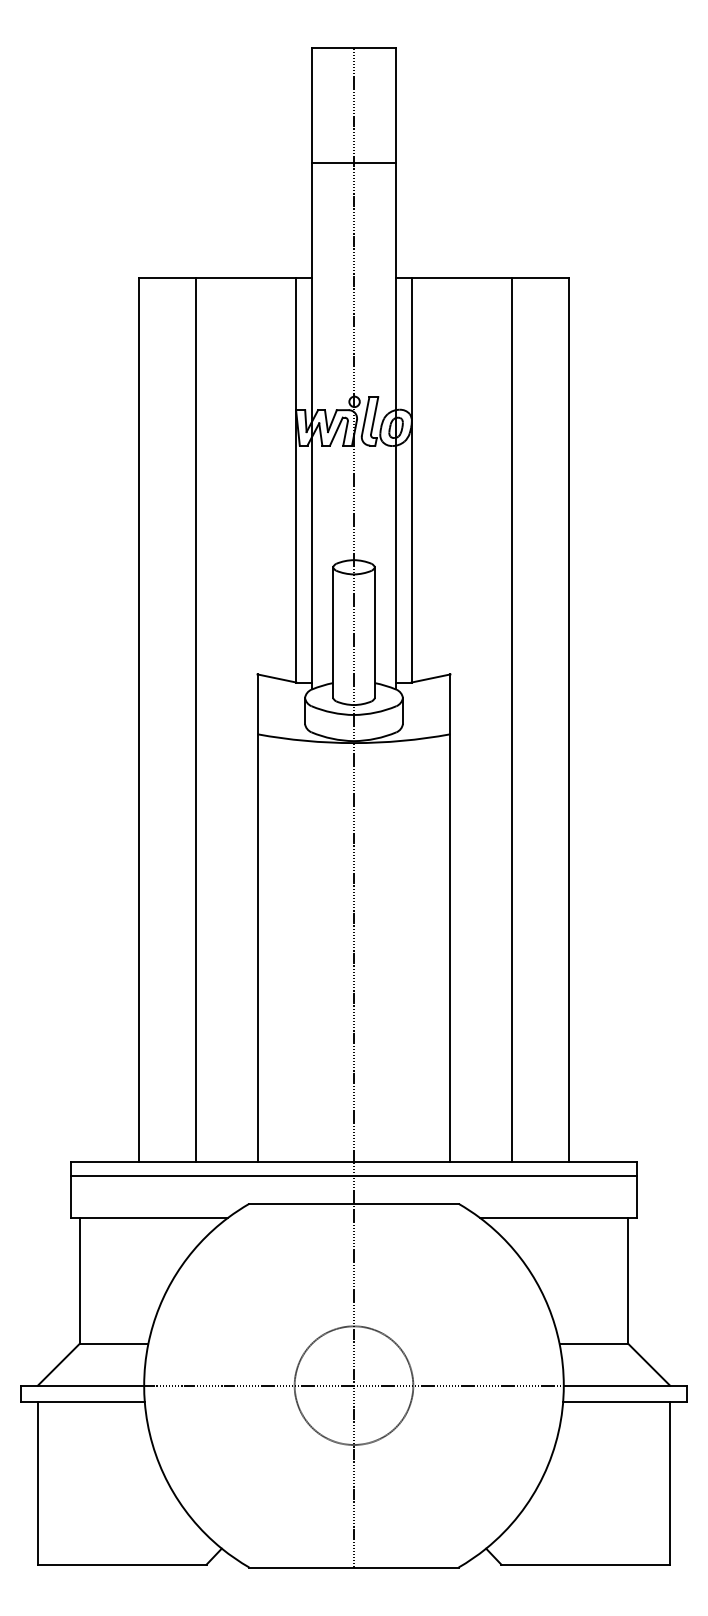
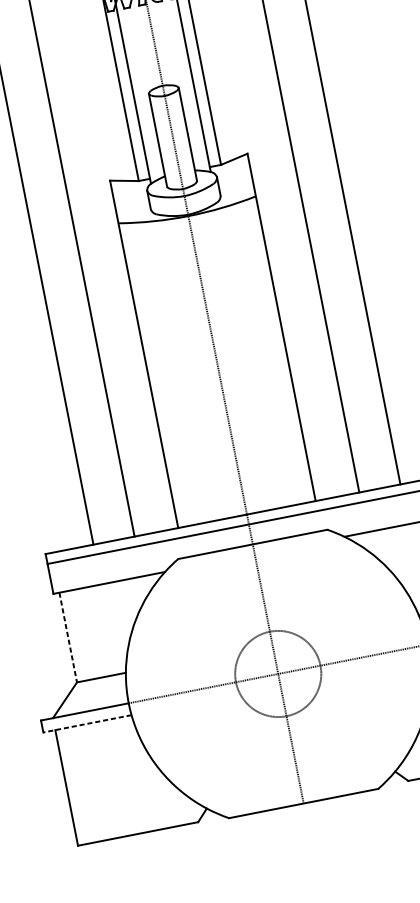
line: (79, 1280) -> (67, 637), solid -> dashed
line: (82, 1402) -> (87, 723), solid -> dashed

